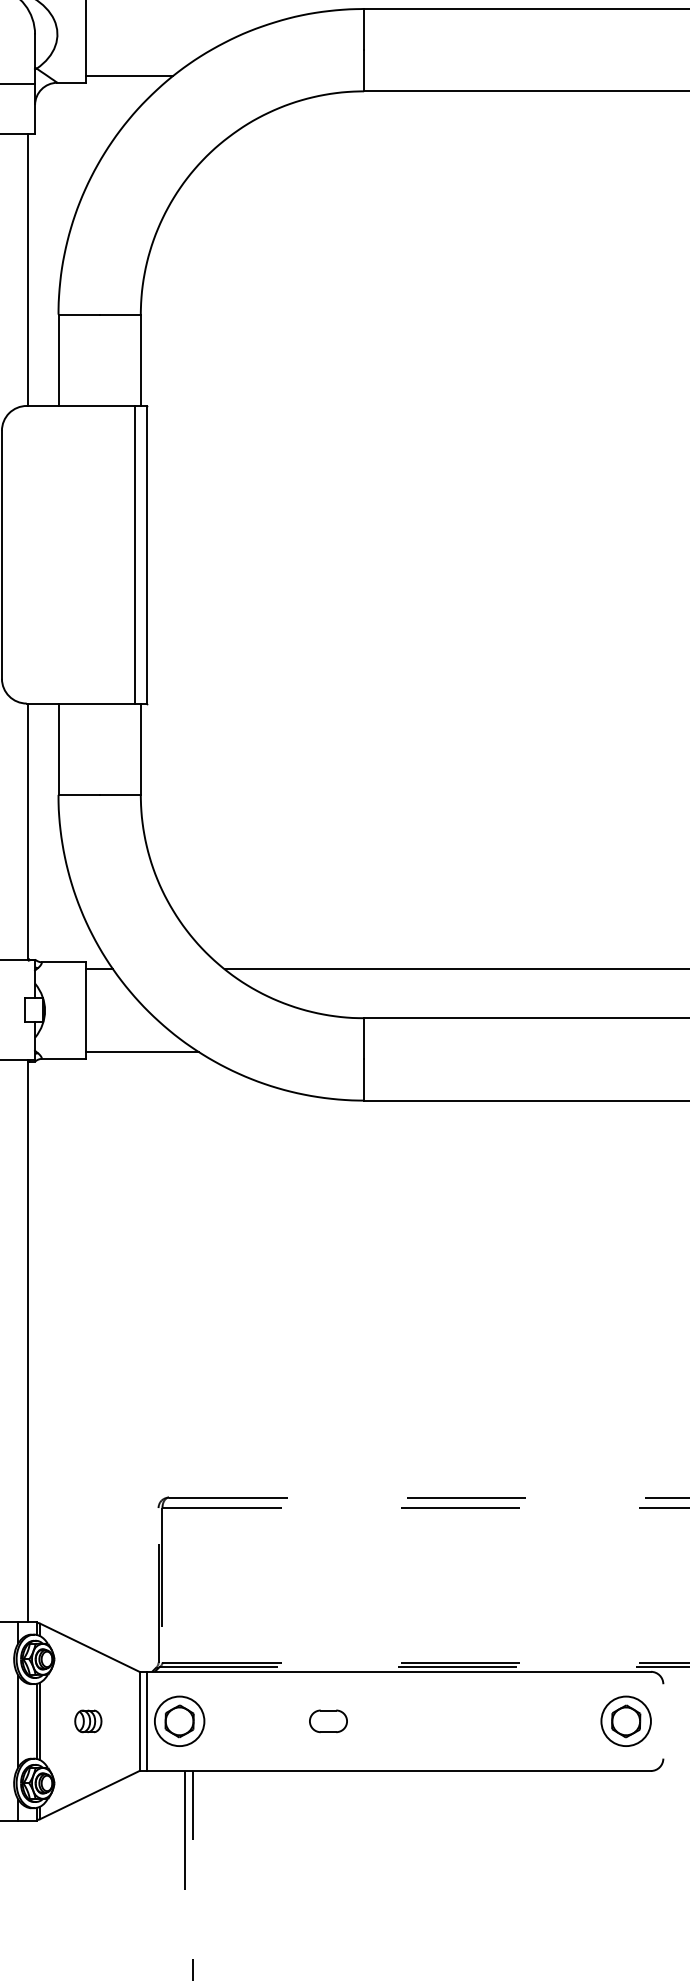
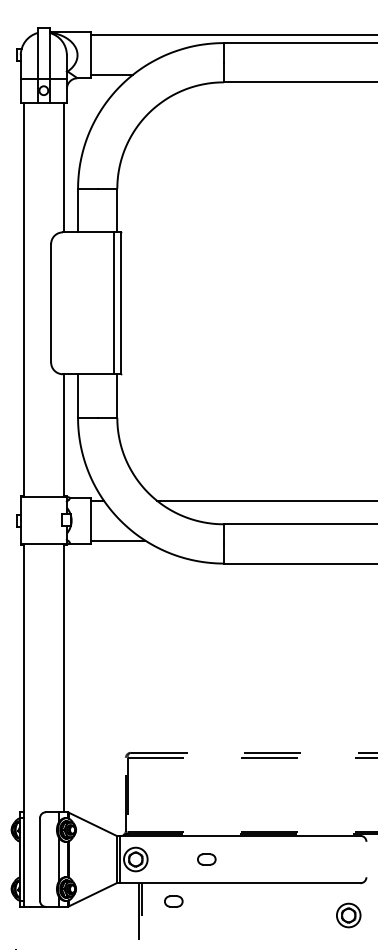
part: (88, 1721) -> (92, 859), removed
part: (625, 1721) -> (348, 915), moved
part: (258, 1809) -> (173, 901), added

